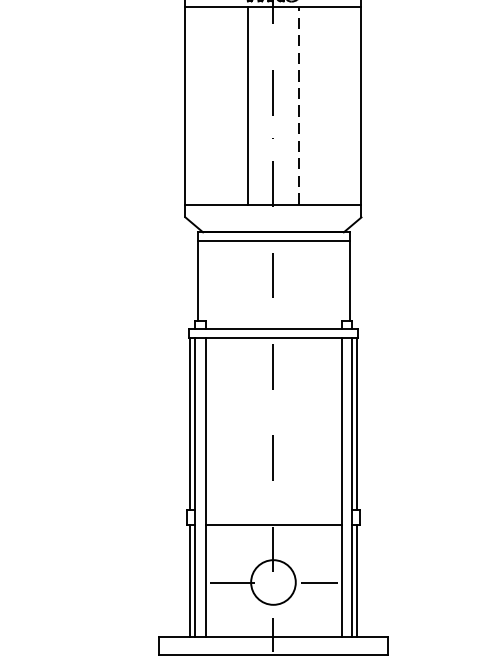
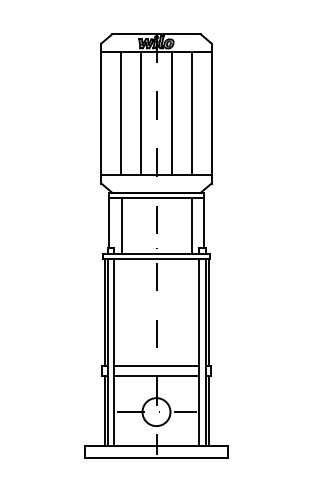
line: (215, 105) -> (120, 113), added
line: (299, 105) -> (172, 113), dashed -> solid
line: (330, 105) -> (192, 113), added
line: (217, 284) -> (121, 225), added
line: (329, 284) -> (191, 225), added
line: (273, 509) -> (156, 366), added

